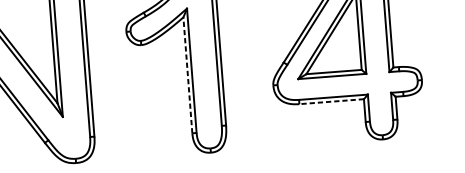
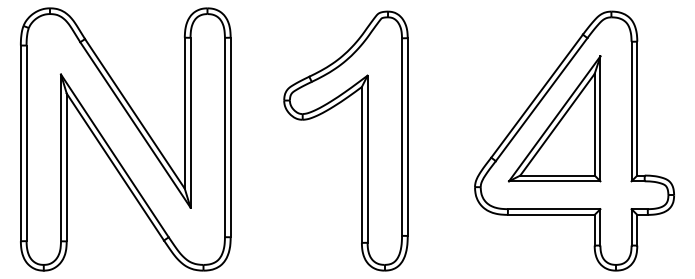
line: (187, 75) -> (361, 164), dashed -> solid
line: (331, 101) -> (550, 214), dashed -> solid

